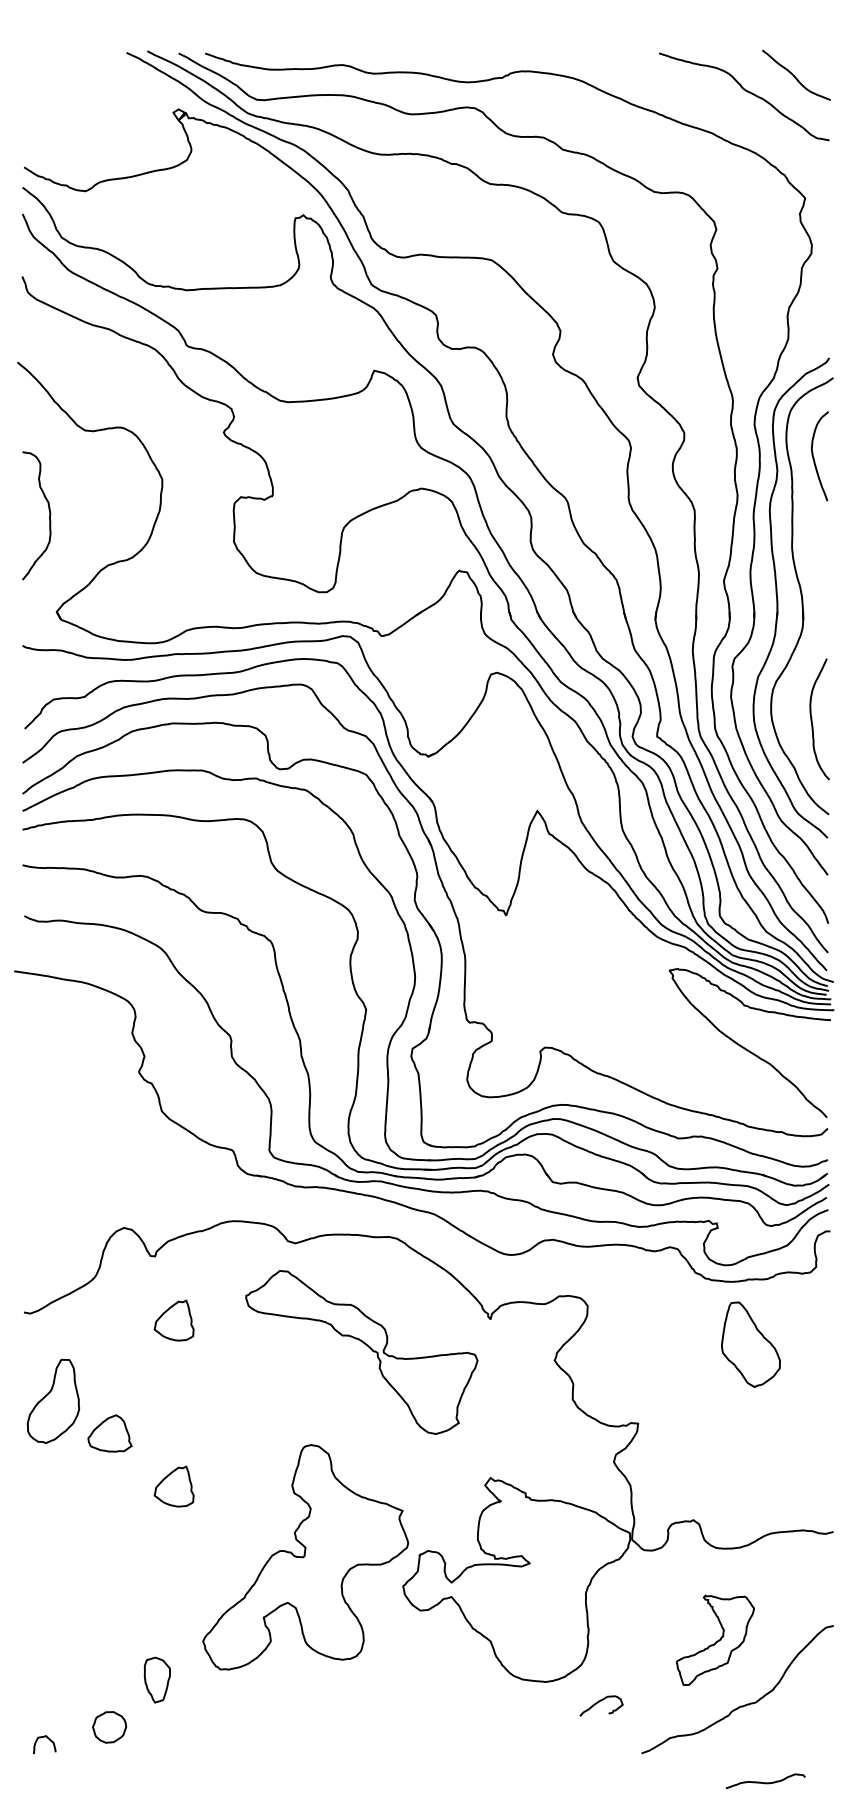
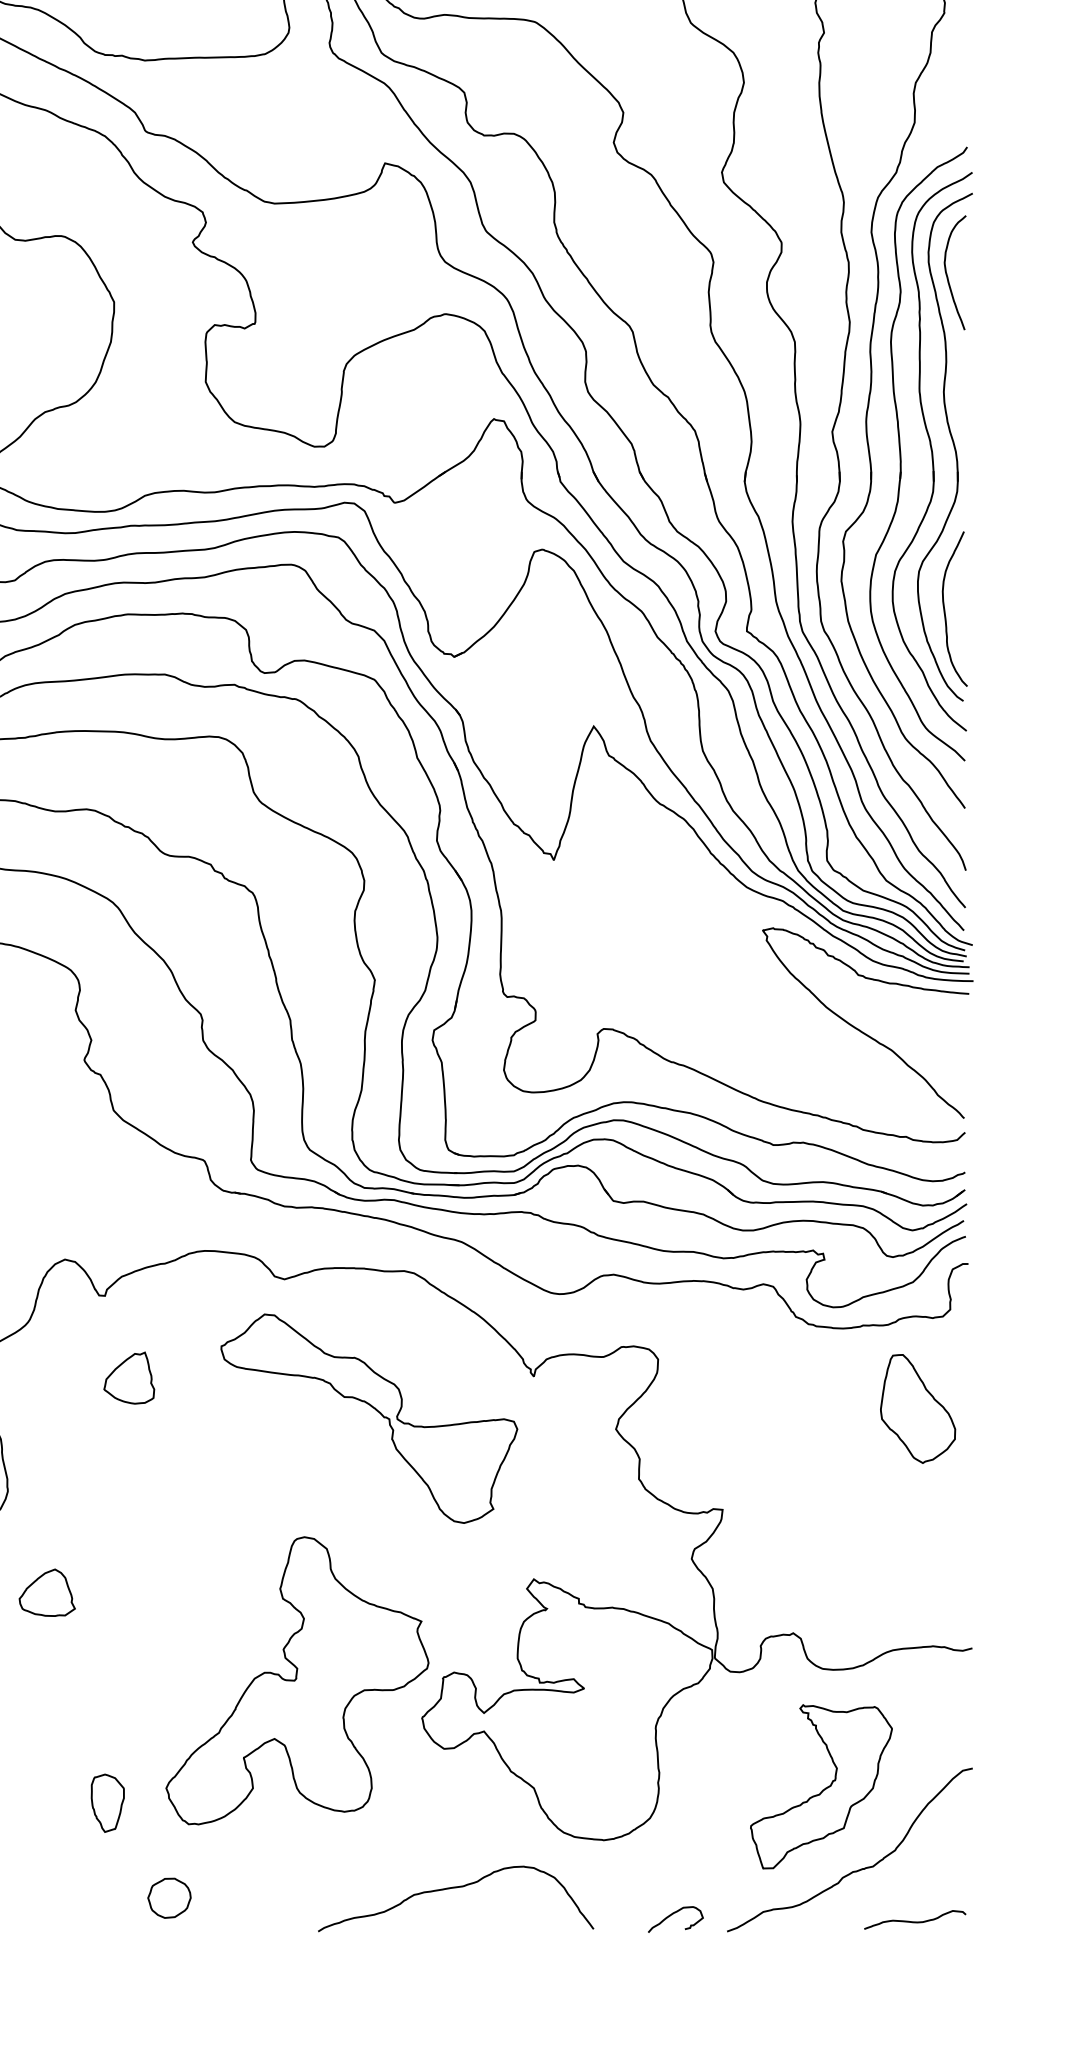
part: (817, 589) -> (951, 443), added
part: (750, 1344) -> (917, 1408), moved
part: (109, 1433) -> (46, 1592), moved
part: (173, 1486) -> (128, 1590), removed
part: (715, 1640) -> (821, 1787), size x1.43
part: (156, 1679) -> (106, 1802), moved
curve: (599, 1702) -> (673, 1915), moved
curve: (426, 1720) -> (451, 1889), added
part: (109, 1727) -> (169, 1898), moved
curve: (765, 1782) -> (914, 1921), moved

